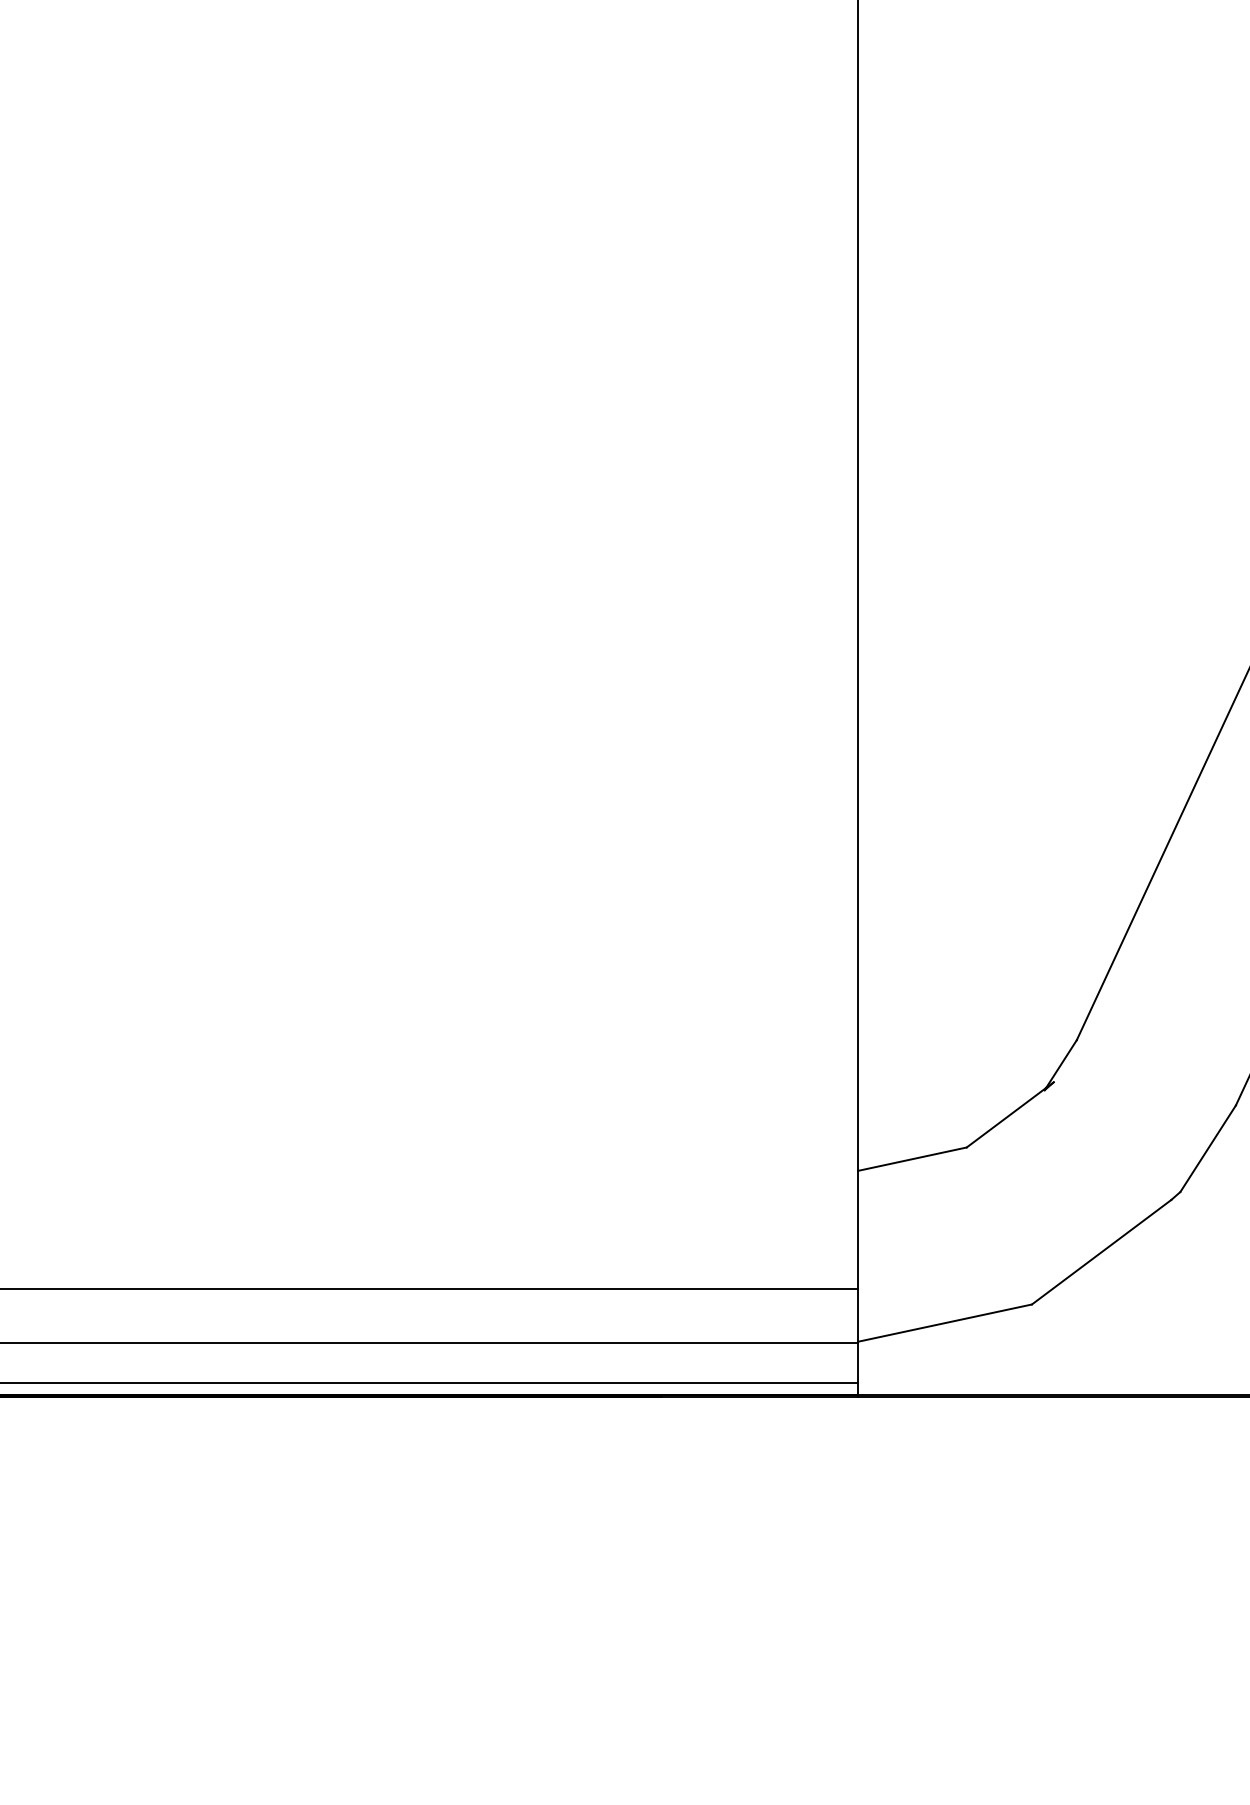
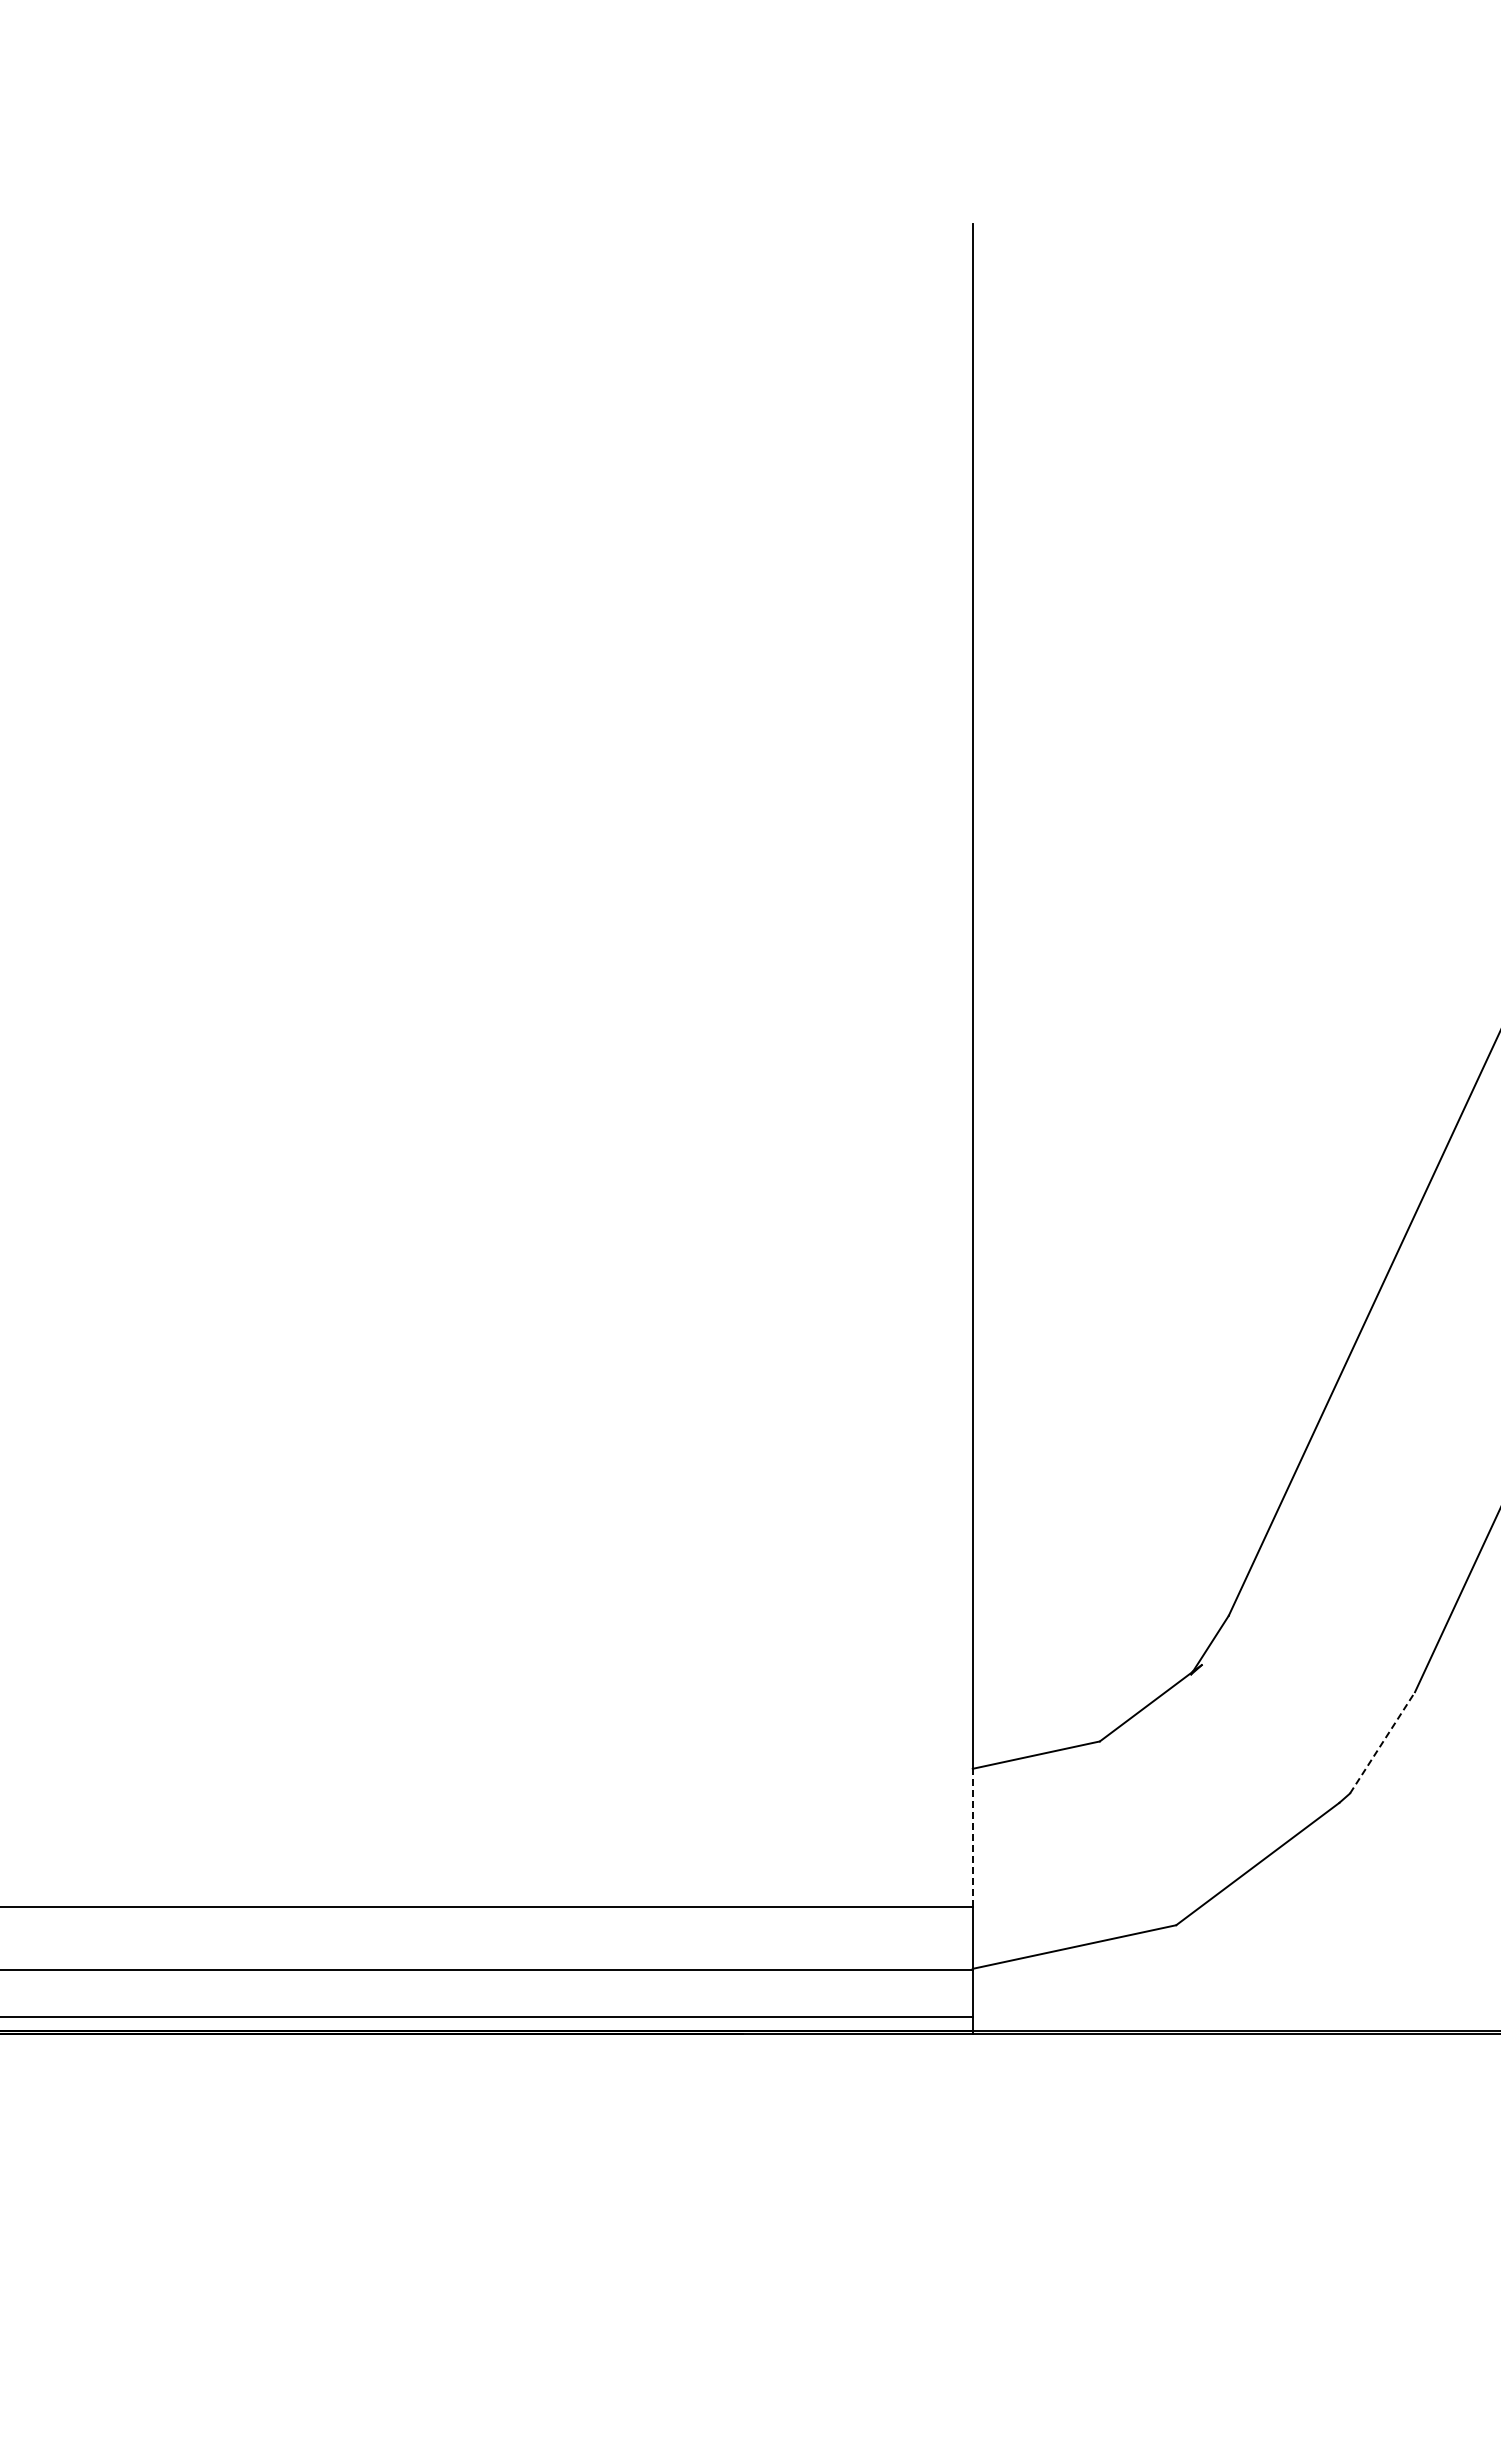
line: (1208, 1148) -> (1382, 1742), solid -> dashed
line: (857, 1229) -> (972, 1837), solid -> dashed

